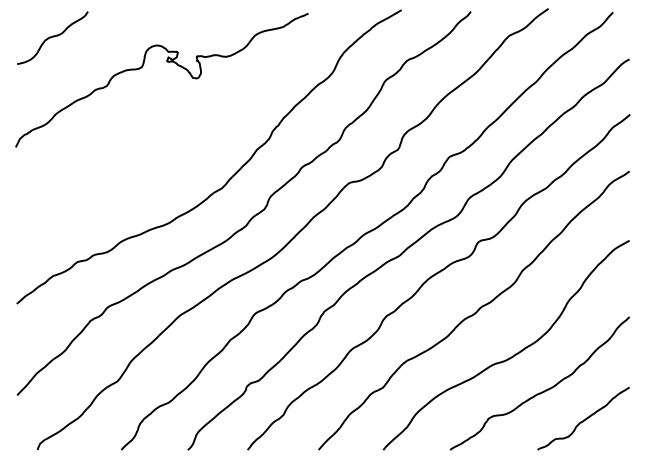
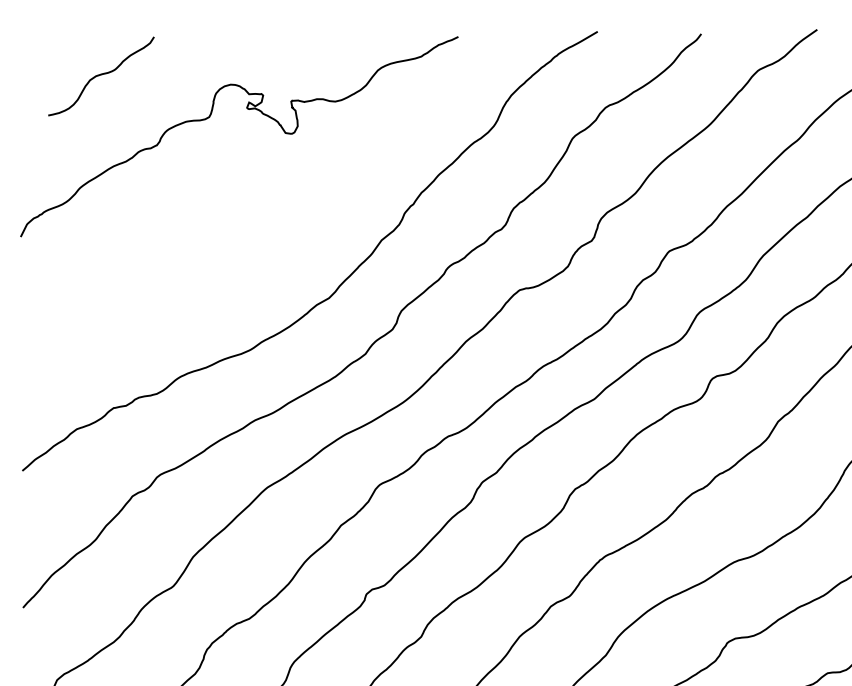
curve: (52, 37) -> (101, 75), moved

